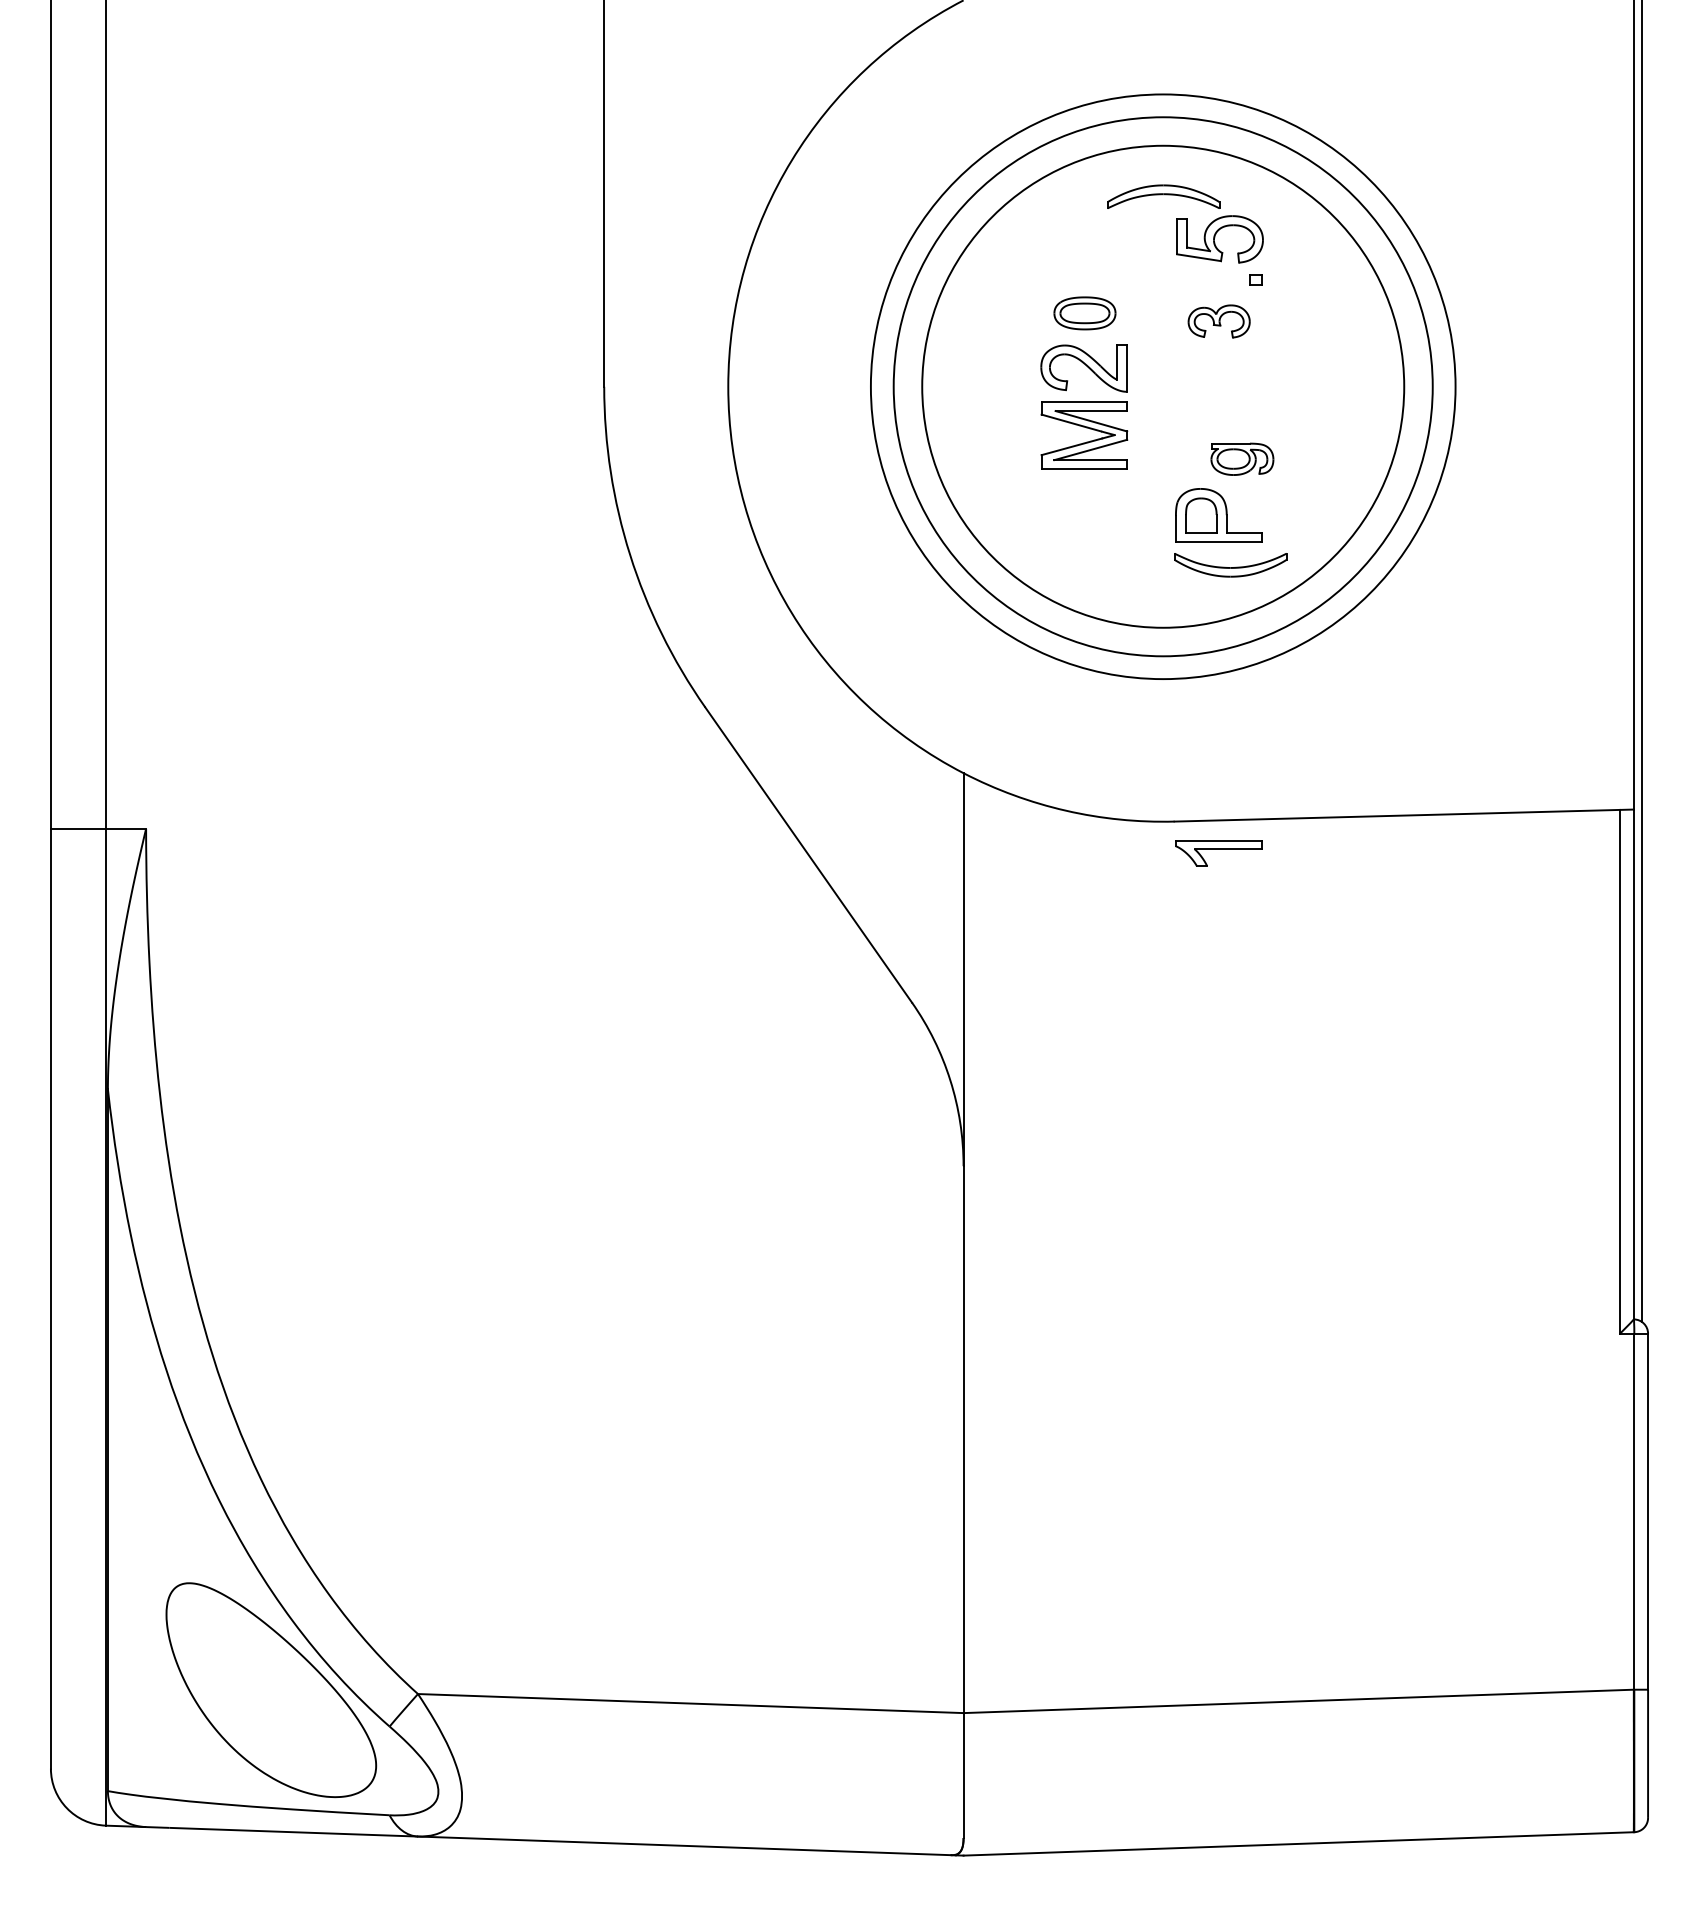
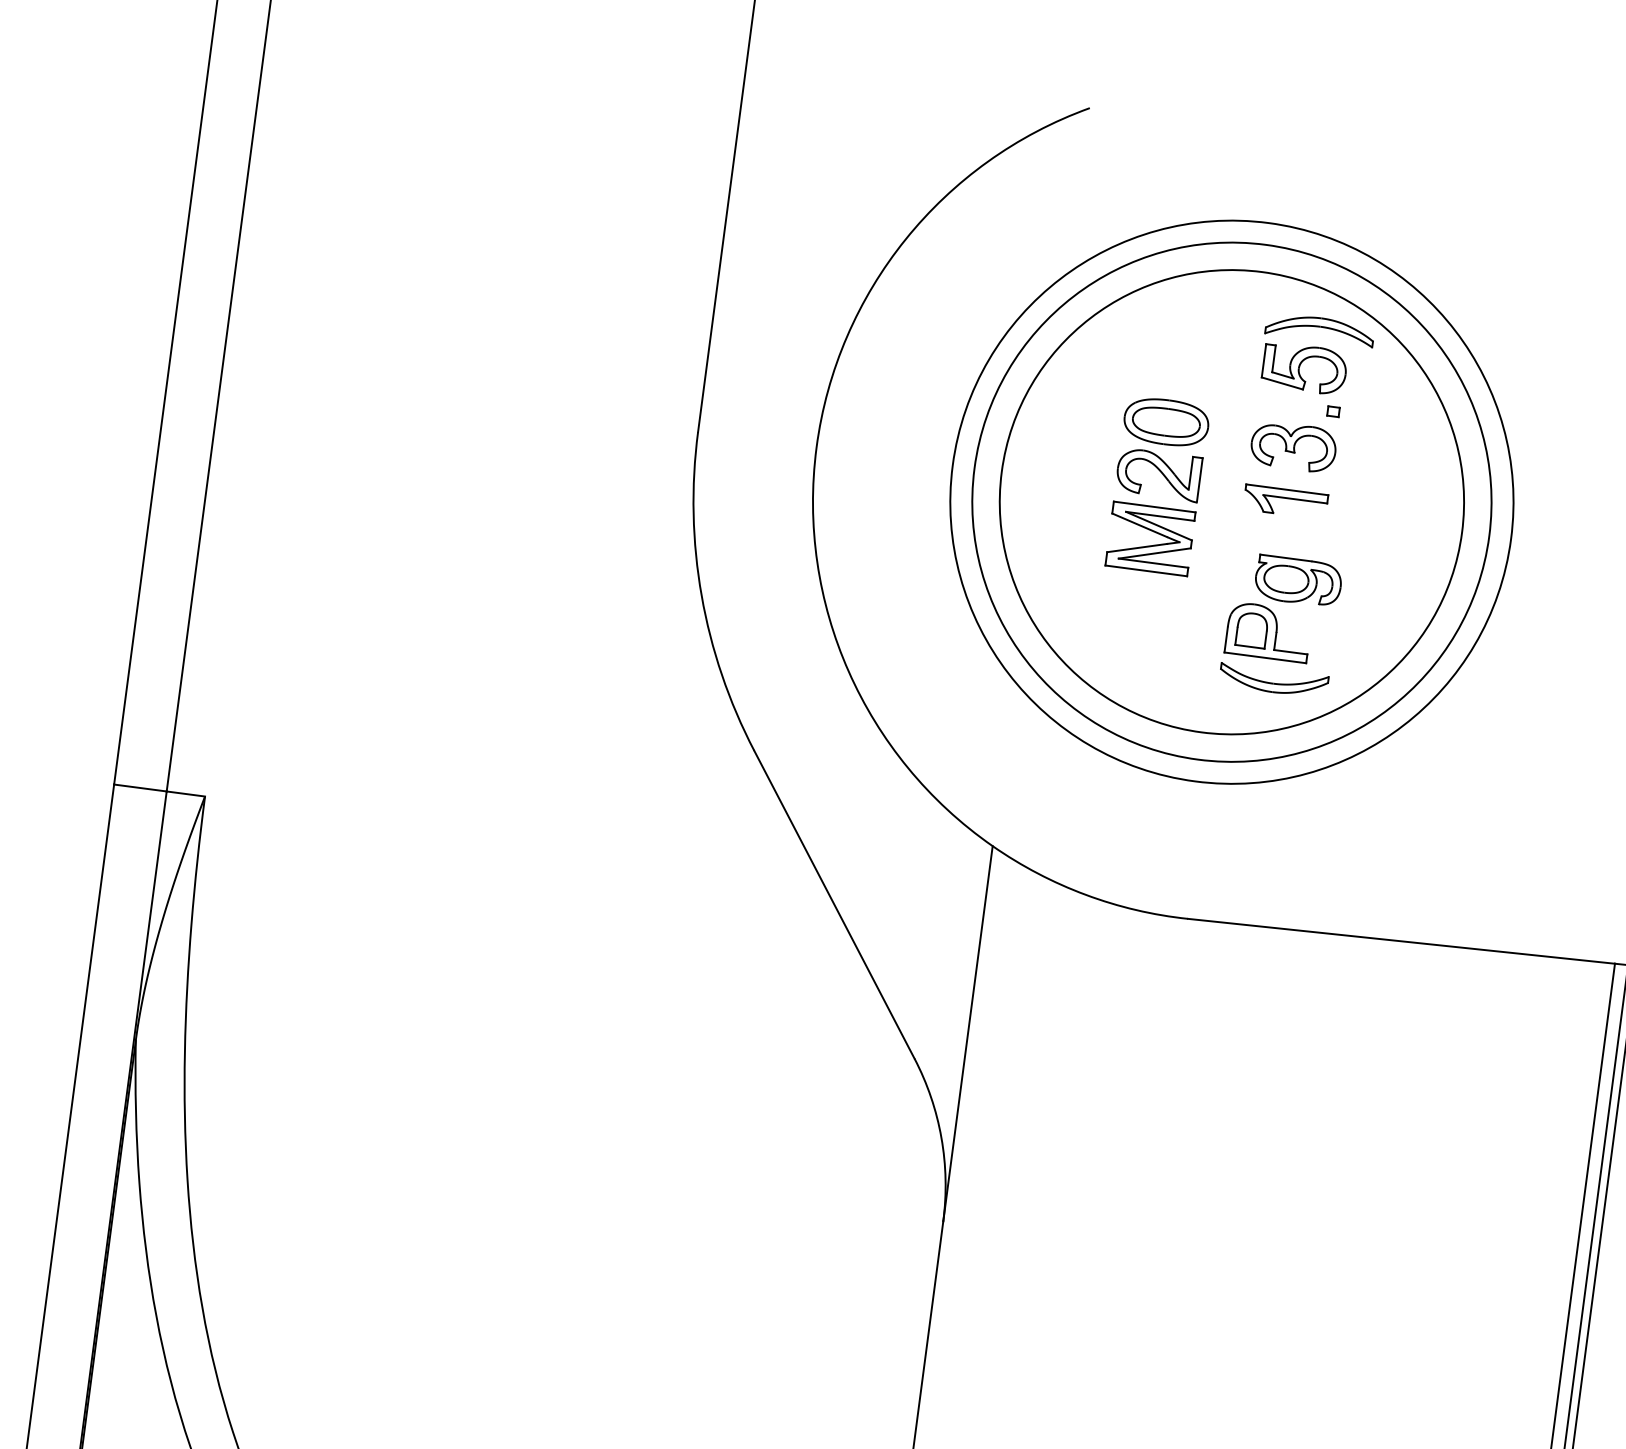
part: (1163, 196) -> (1320, 328), moved
part: (1084, 313) -> (1165, 422), size x1.43
part: (1218, 321) -> (1292, 446), size x1.43
part: (1242, 459) -> (1298, 581), size x1.43
part: (1218, 853) -> (1285, 502), moved

